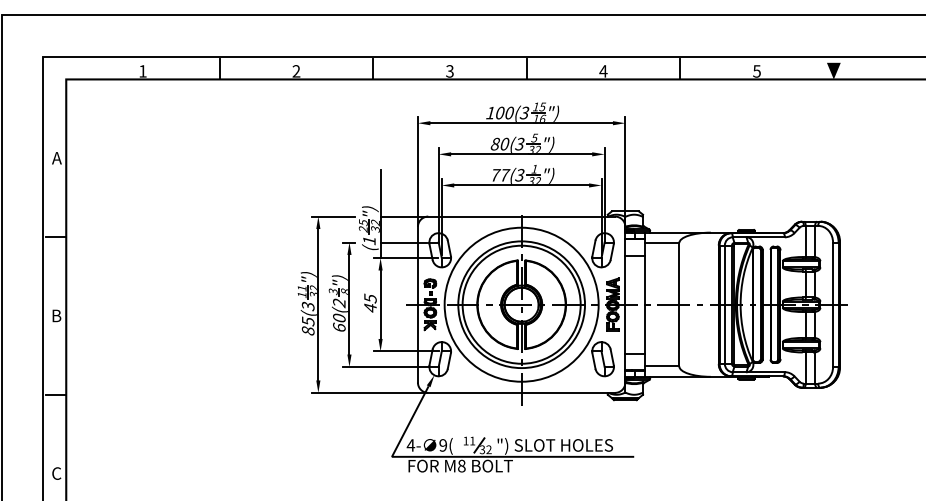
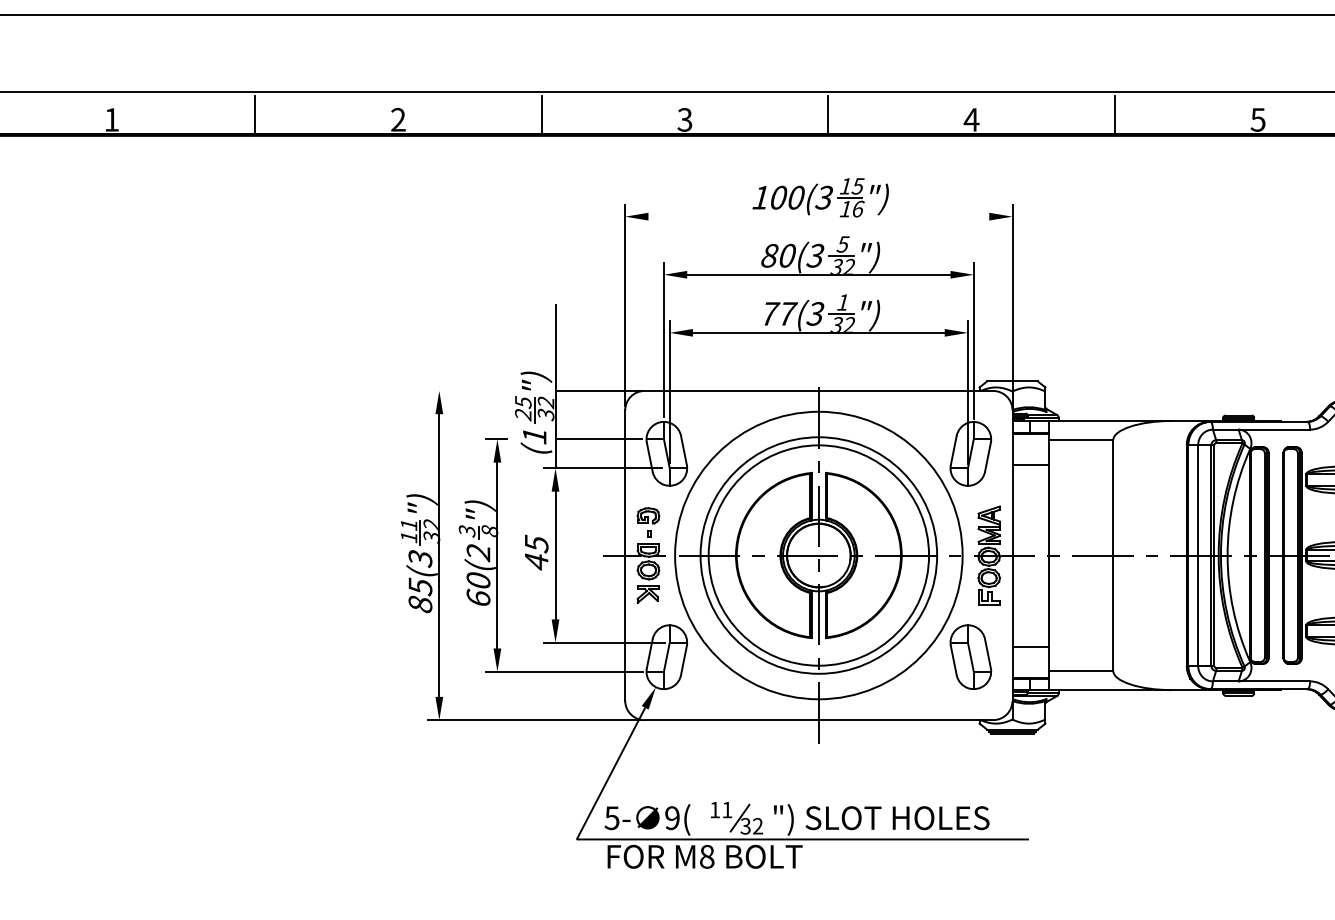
line: (521, 123) -> (818, 217), removed
line: (333, 216) -> (467, 390), removed
text: (410, 445) -> (611, 818), 4- -> 5-

